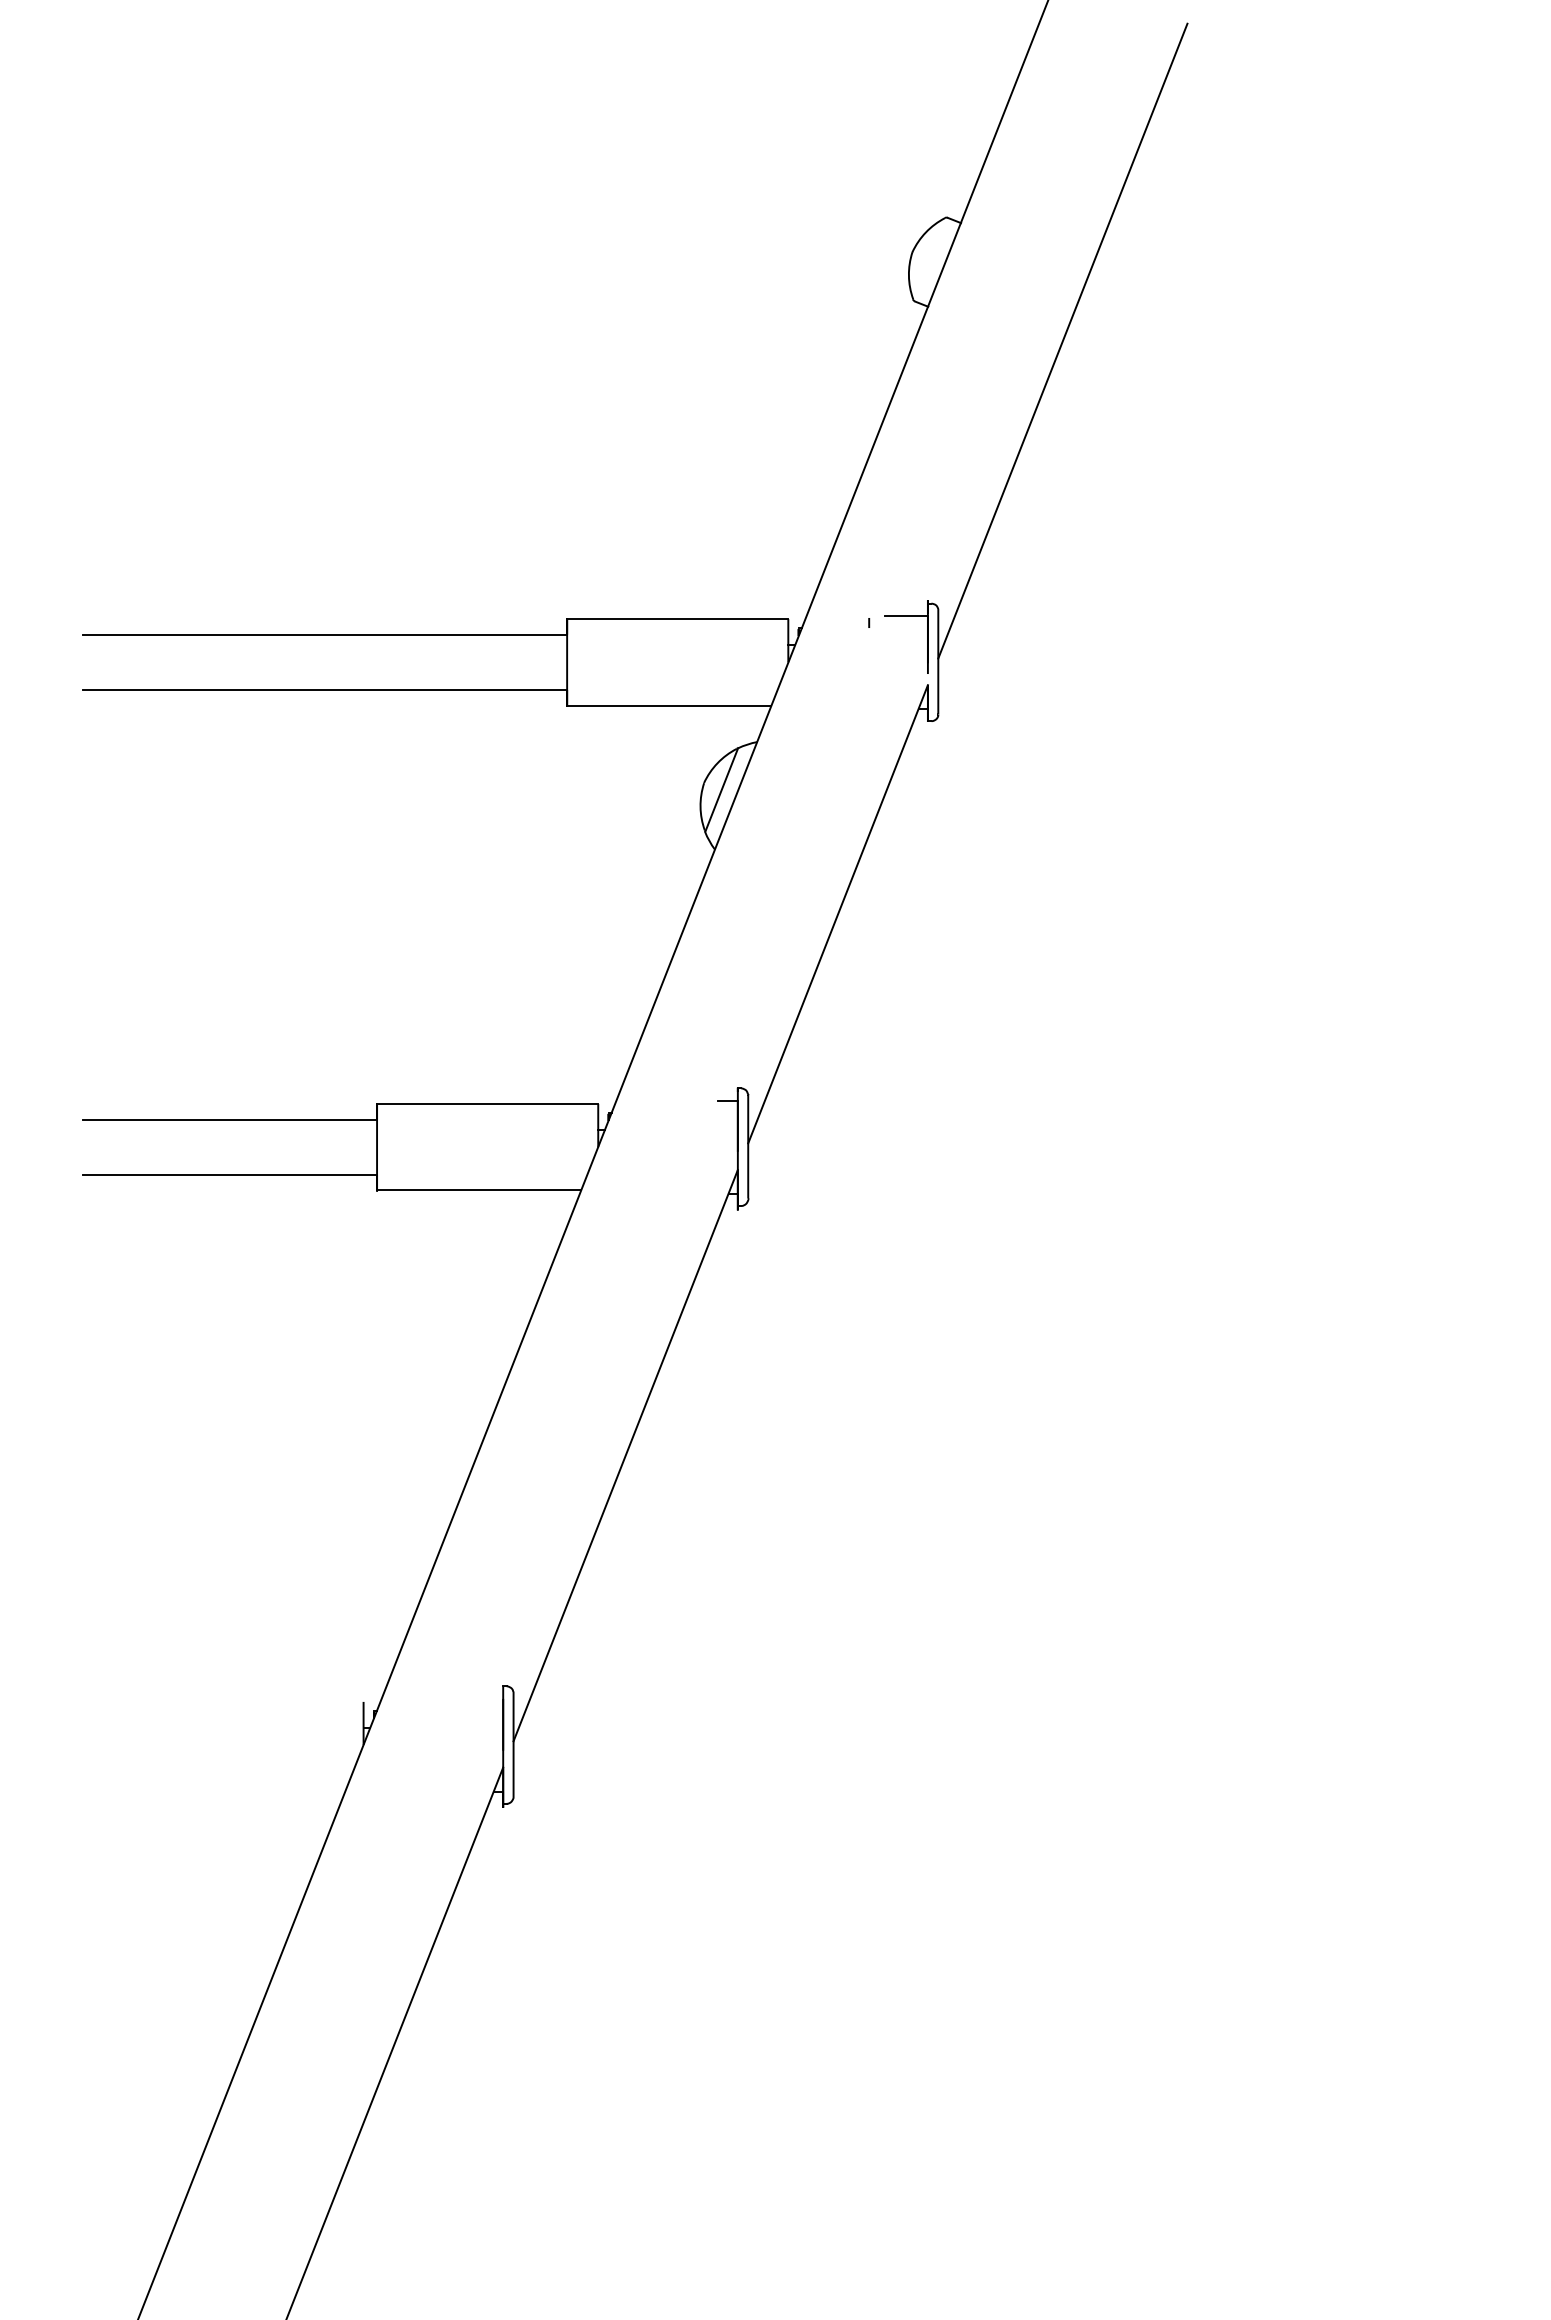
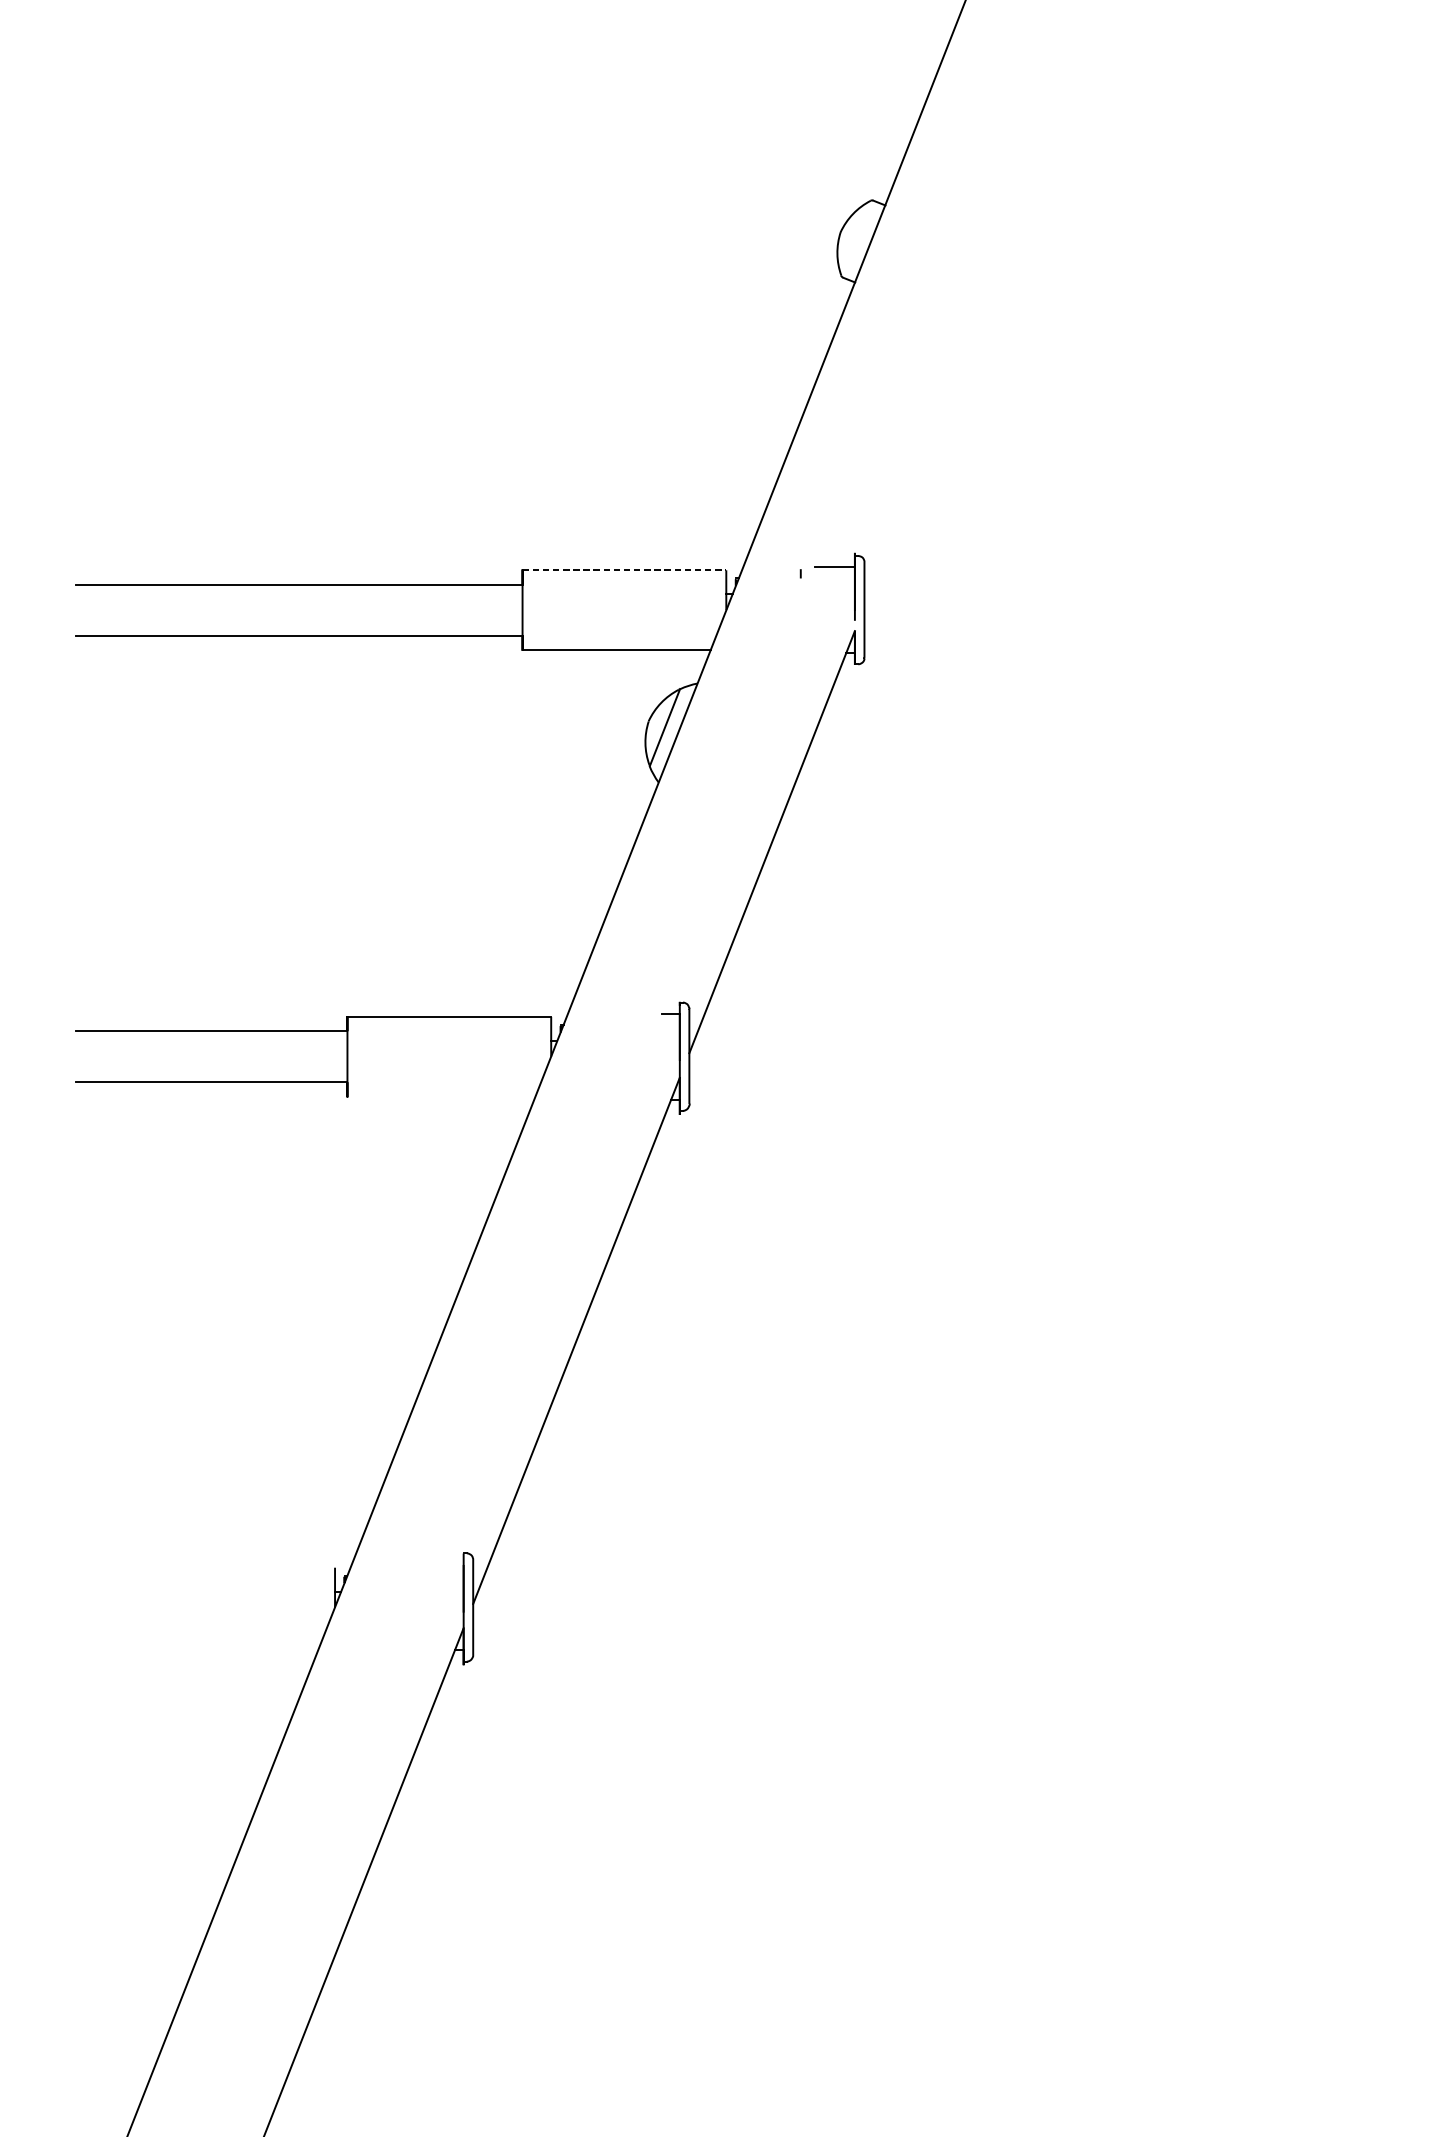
line: (1062, 340) -> (978, 313), removed
line: (677, 619) -> (624, 570), solid -> dashed
line: (479, 1190) -> (441, 1096), removed

